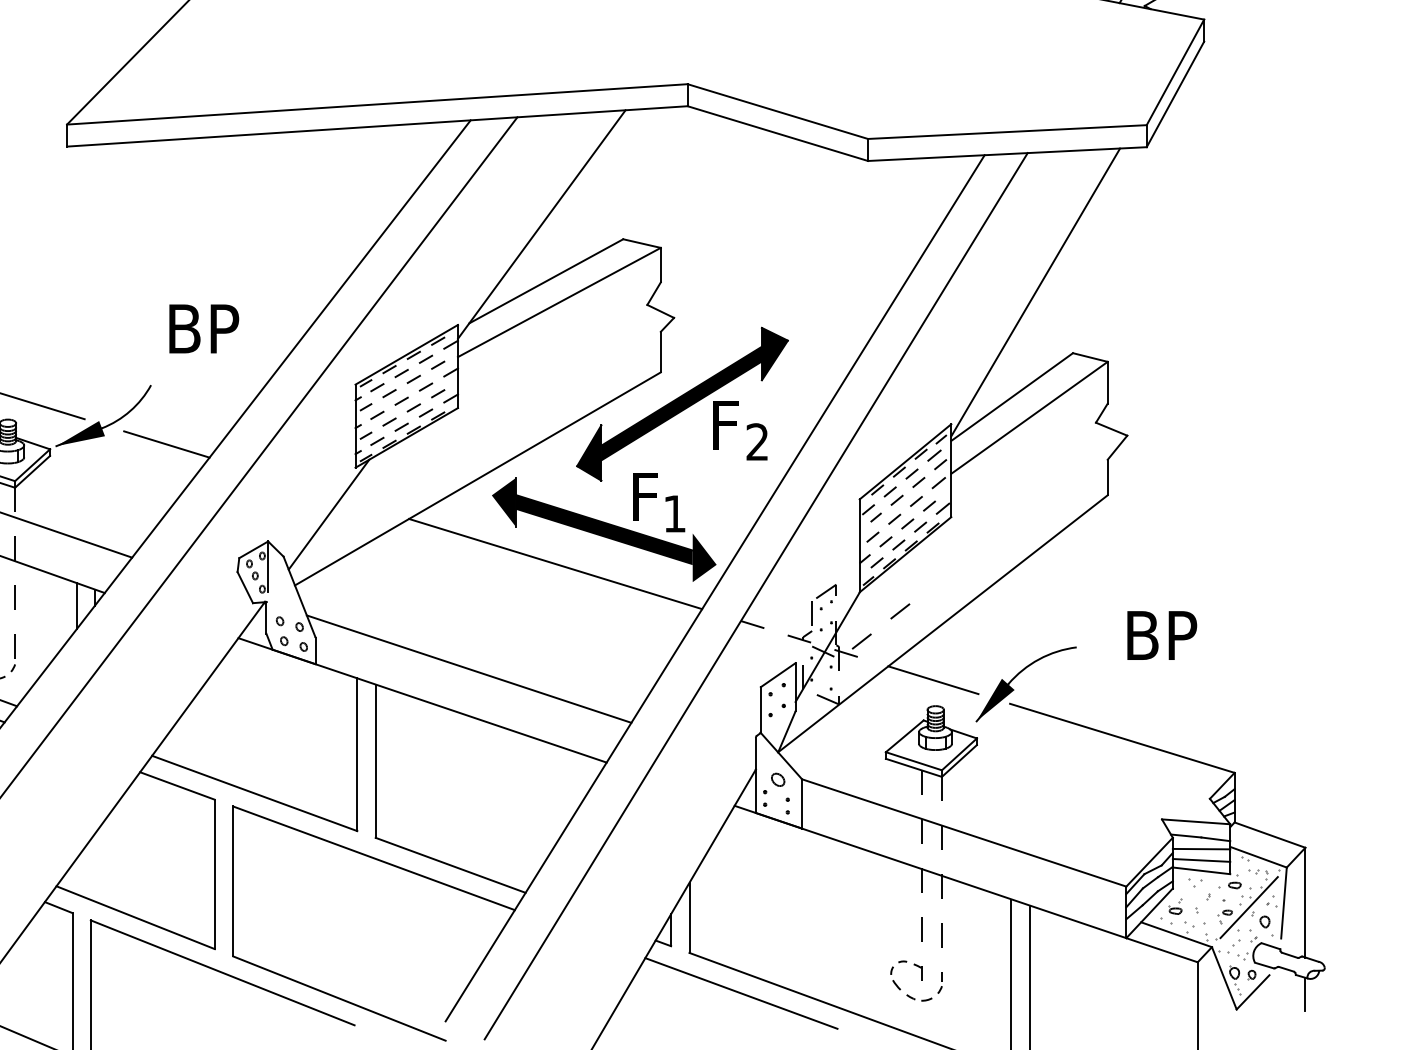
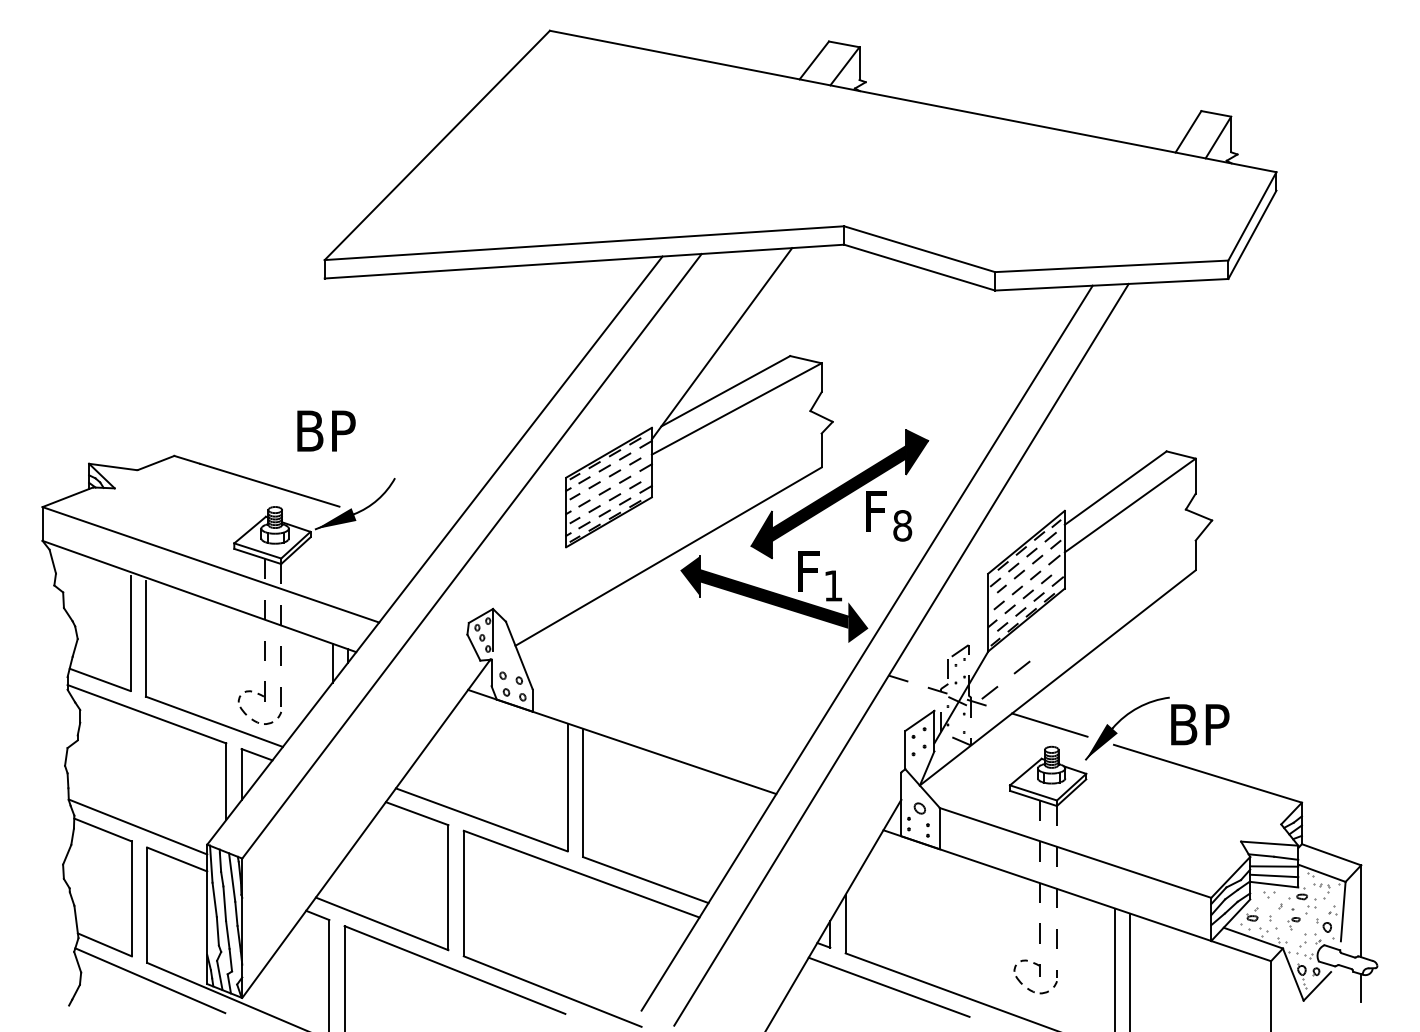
line: (1035, 292) -> (1135, 400), removed
text: (204, 328) -> (326, 430), moved
text: (757, 441) -> (902, 525), 2 -> 8
line: (167, 444) -> (408, 527), removed
line: (328, 514) -> (543, 586), removed
line: (555, 563) -> (733, 627), removed
text: (1162, 635) -> (1200, 724), moved
line: (469, 668) -> (661, 715), removed
line: (1249, 906) -> (1314, 914), removed

